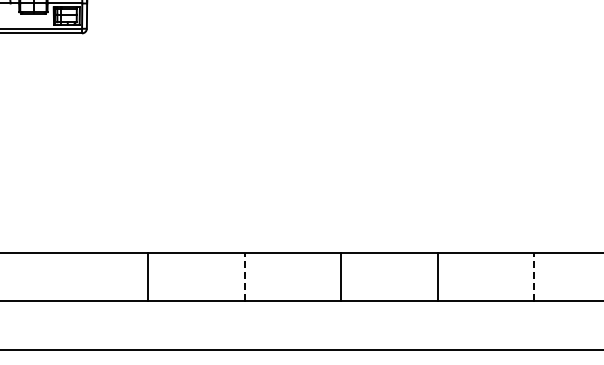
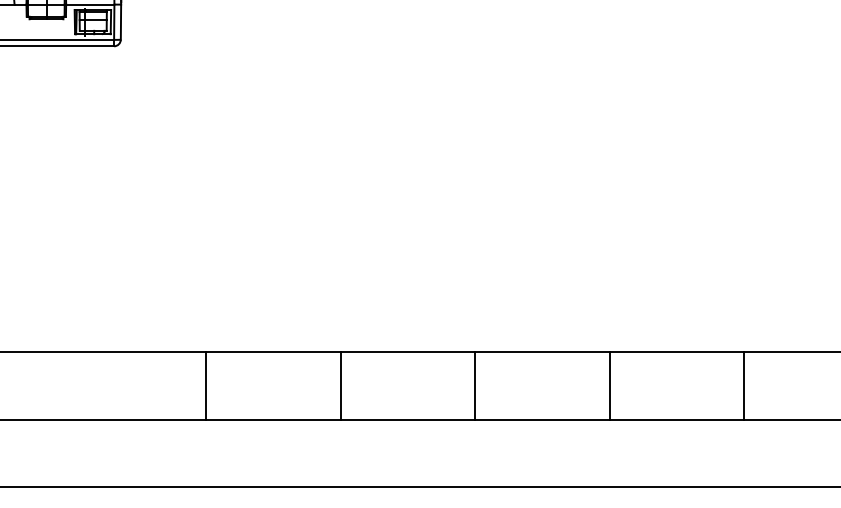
line: (244, 276) -> (340, 384), dashed -> solid
line: (534, 276) -> (744, 384), dashed -> solid

